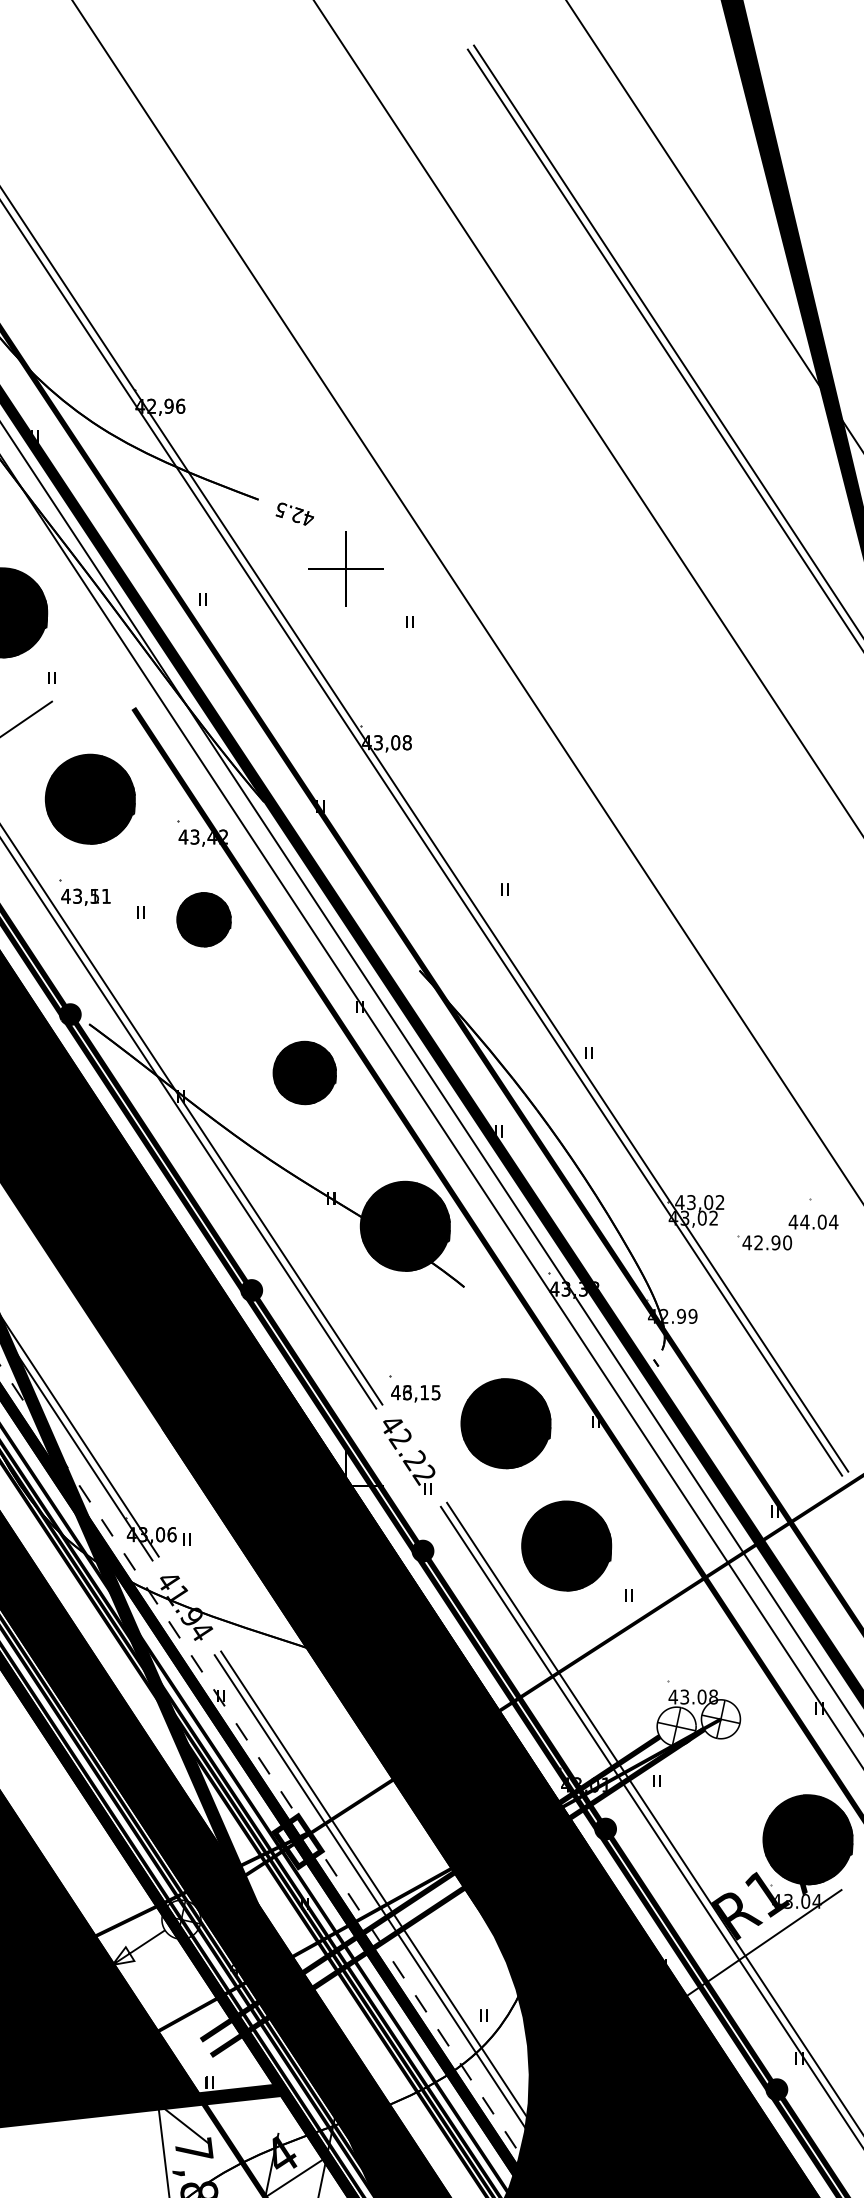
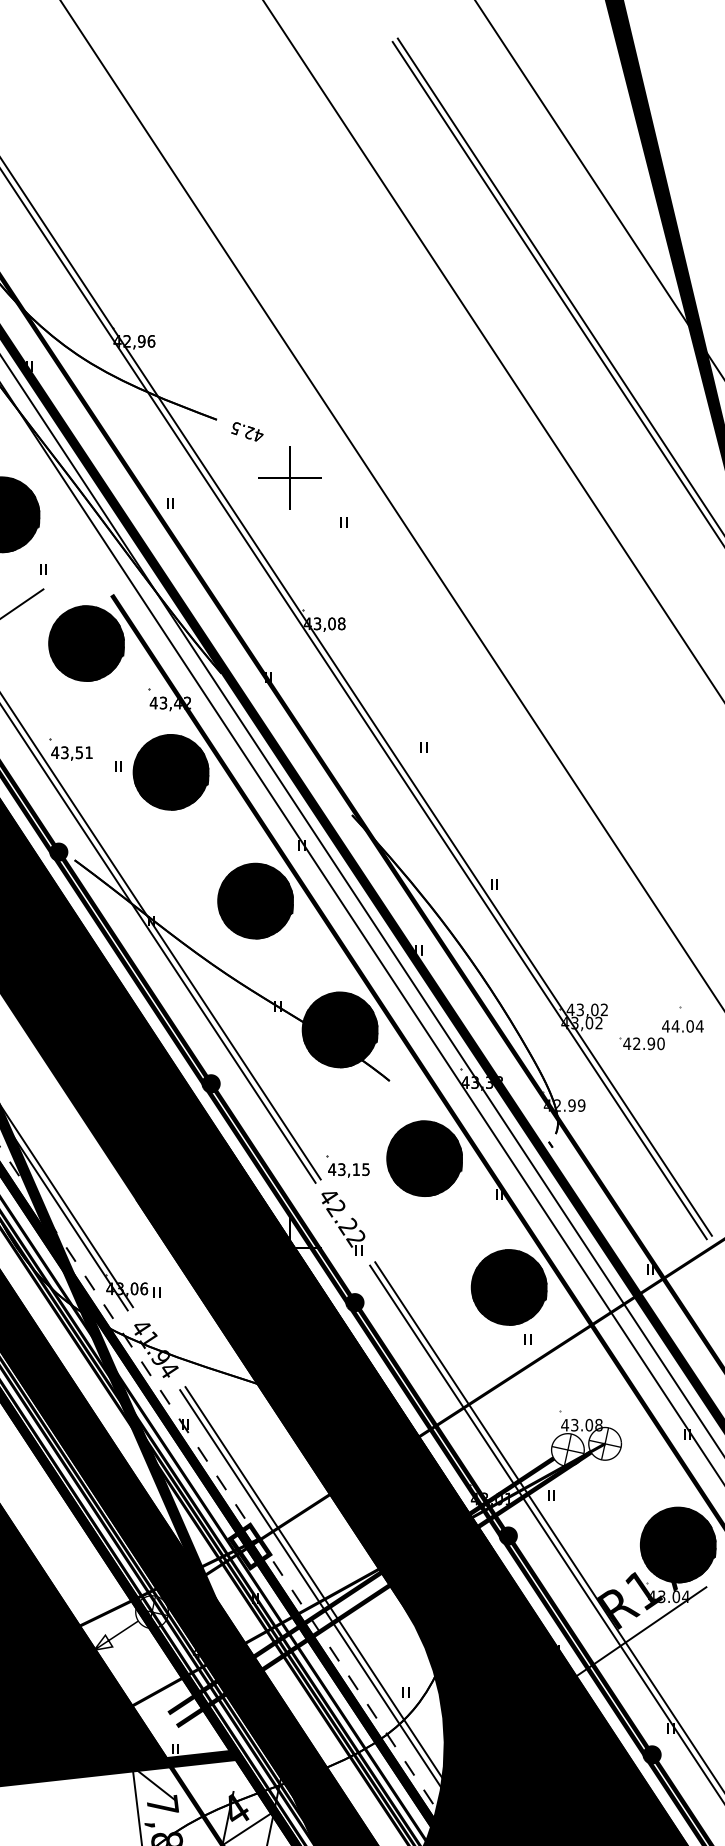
part: (89, 798) -> (85, 642), moved
text: (94, 896) -> (79, 752), 43,11 -> 43,51
part: (203, 919) -> (170, 772), size x1.67
part: (304, 1072) -> (255, 900), size x1.43
text: (407, 1392) -> (341, 1169), 46,15 -> 43,15
part: (505, 1423) -> (424, 1158), moved
part: (566, 1545) -> (509, 1287), moved

